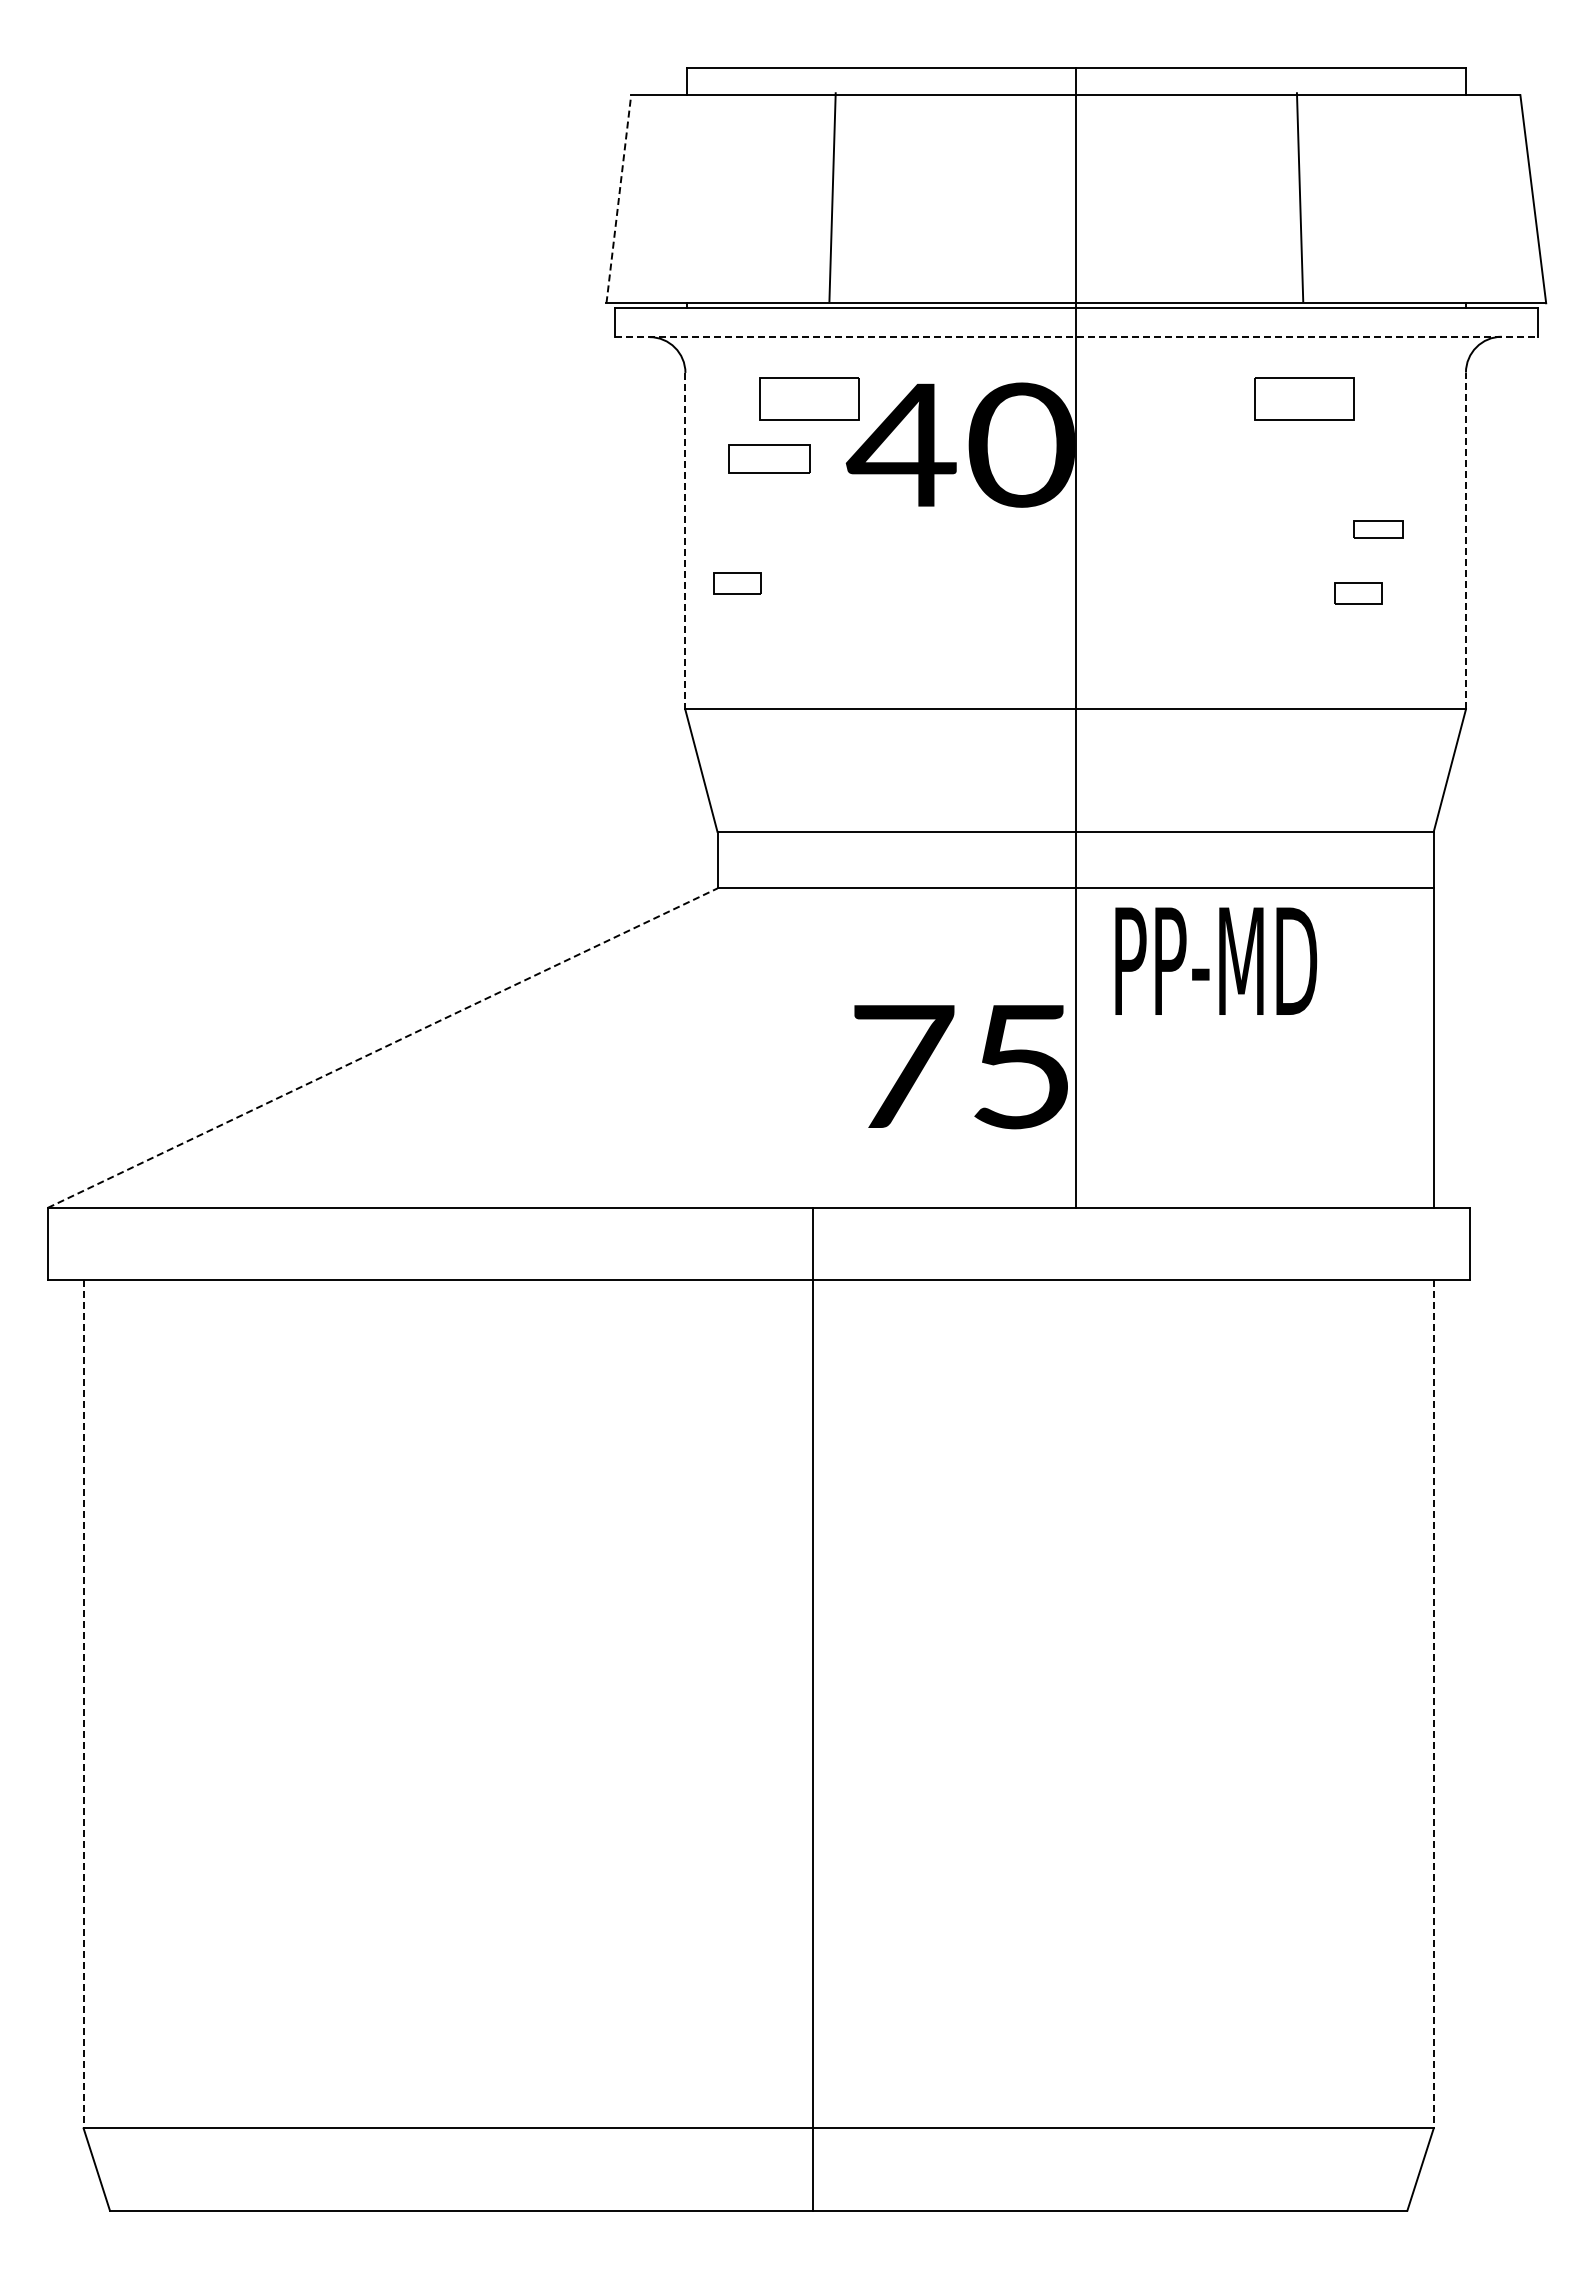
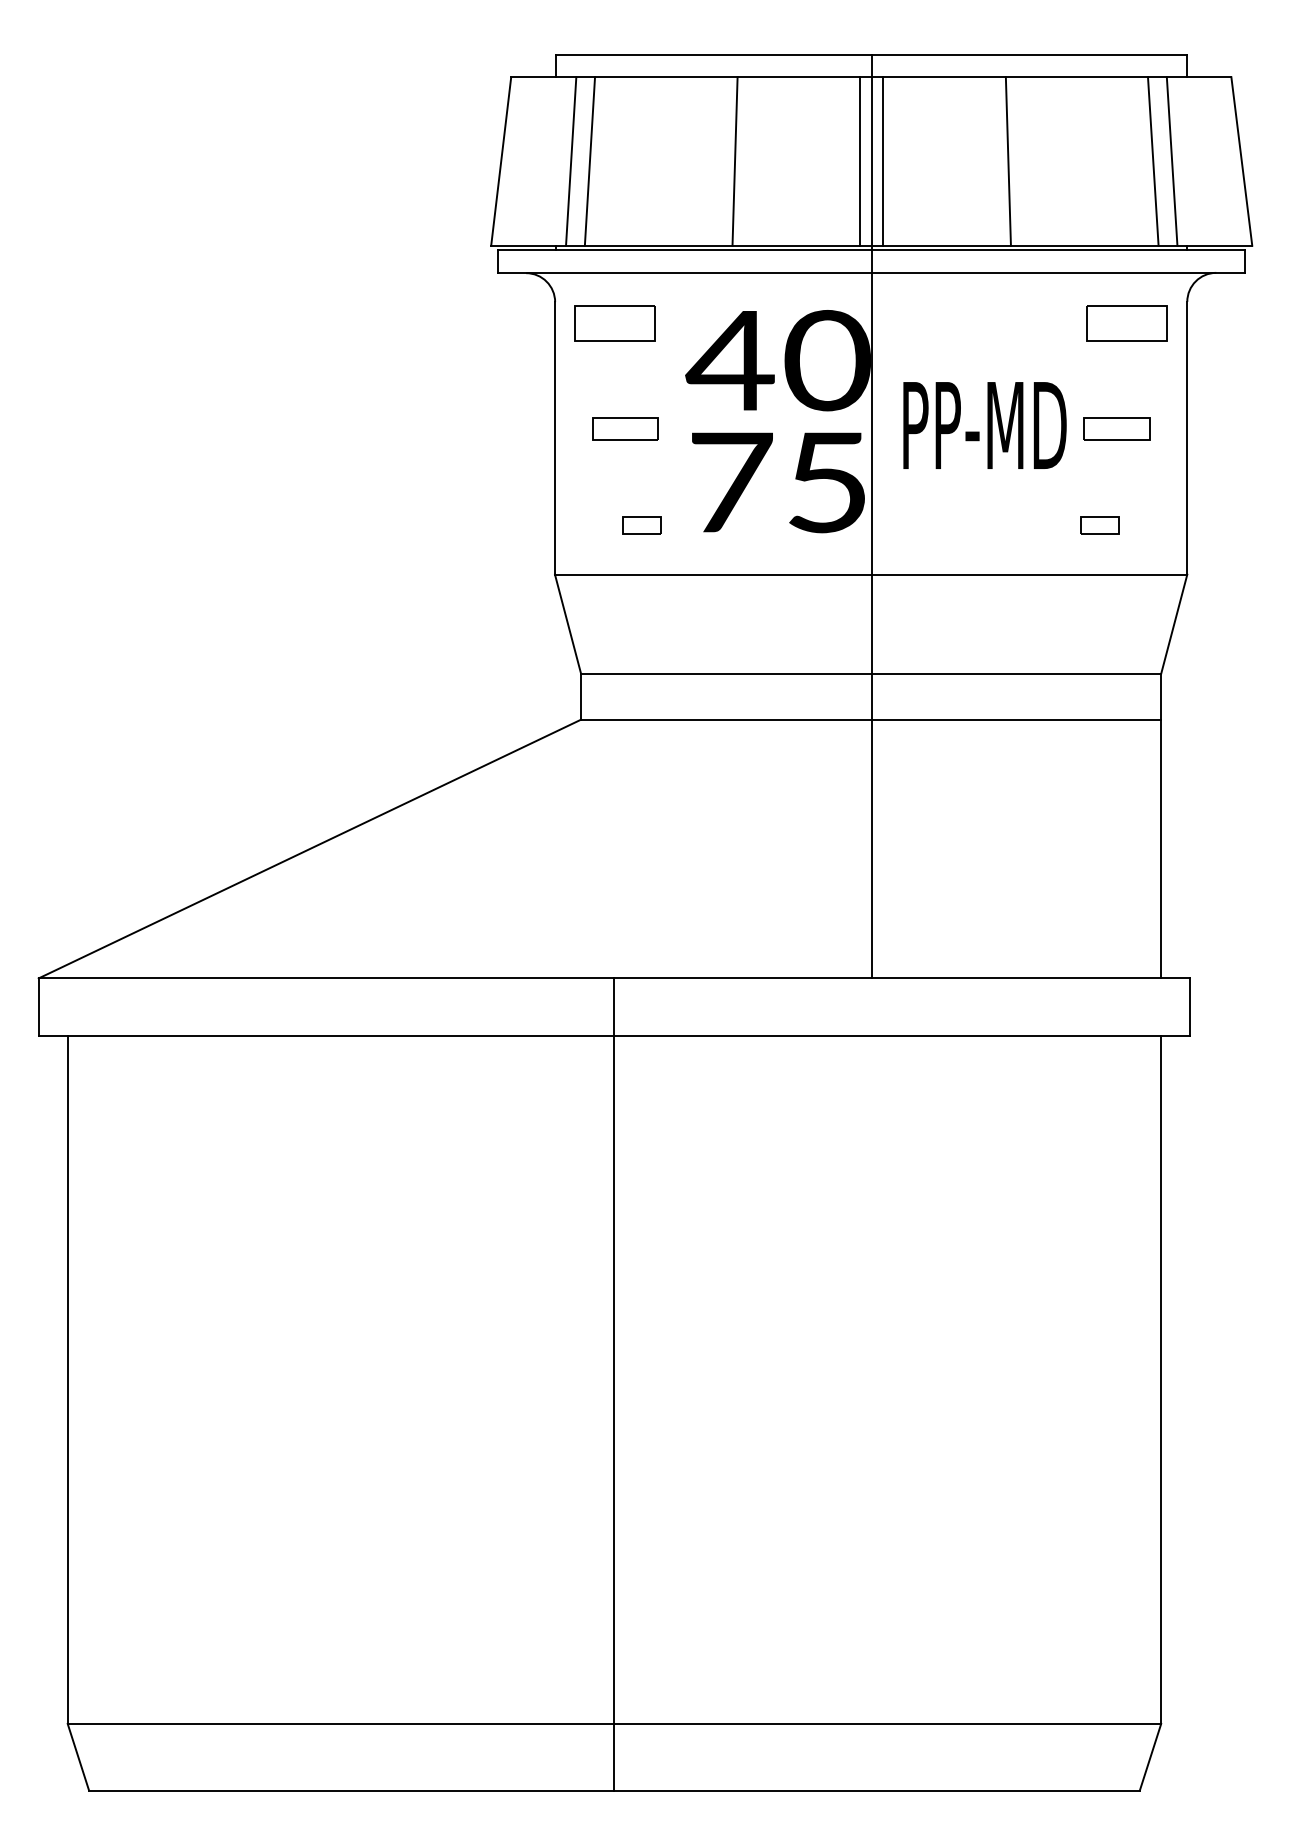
line: (832, 197) -> (734, 161), moved
line: (1299, 197) -> (1007, 161), moved
line: (618, 199) -> (500, 161), dashed -> solid
line: (704, 199) -> (570, 161), added
line: (728, 199) -> (590, 161), added
line: (1062, 199) -> (860, 161), added
line: (1090, 199) -> (883, 161), added
line: (1423, 199) -> (1152, 161), added
line: (1446, 199) -> (1171, 161), added
line: (1076, 336) -> (871, 272), dashed -> solid
part: (809, 398) -> (615, 322), moved
part: (1304, 398) -> (1126, 322), moved
part: (769, 458) -> (625, 428), moved
part: (1378, 528) -> (1116, 428), size x1.67
line: (685, 540) -> (555, 437), dashed -> solid
line: (1465, 540) -> (1186, 437), dashed -> solid
part: (737, 583) -> (641, 525), moved
part: (1358, 593) -> (1100, 525), moved
text: (1216, 960) -> (985, 424), moved
line: (382, 1048) -> (309, 849), dashed -> solid
text: (960, 1067) -> (777, 483), moved
line: (83, 1704) -> (67, 1380), dashed -> solid
line: (1433, 1704) -> (1161, 1380), dashed -> solid
line: (812, 1708) -> (614, 1383), moved

